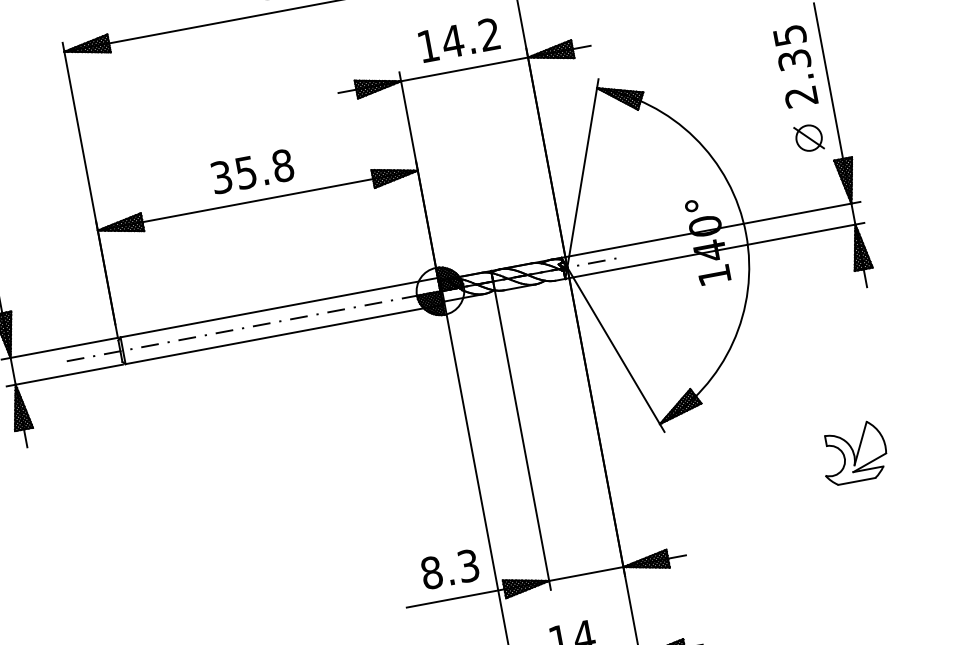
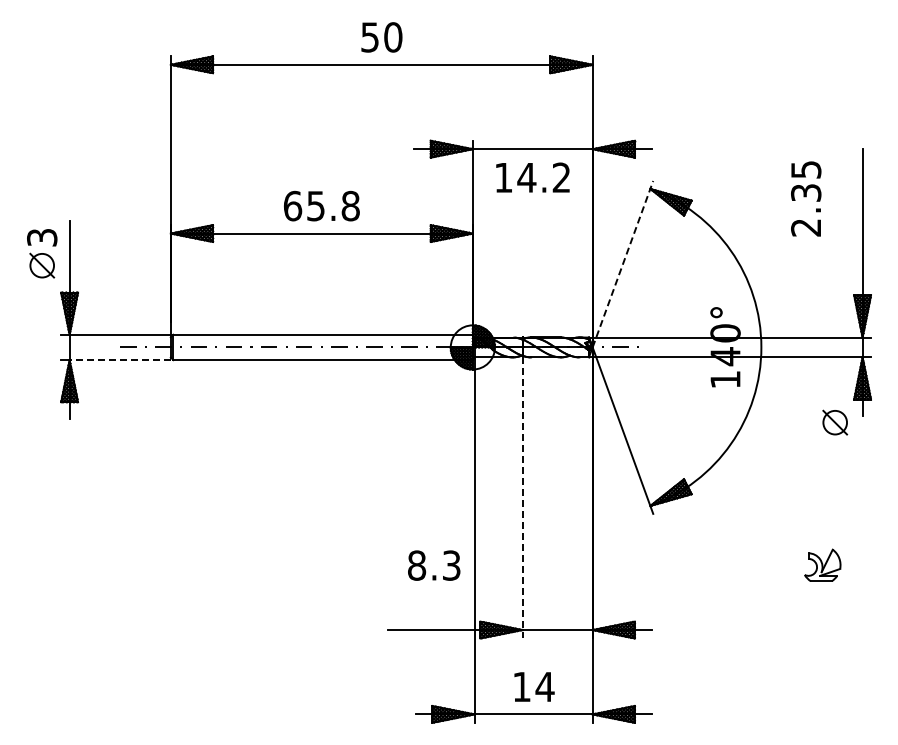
text: (458, 40) -> (532, 177), moved
text: (795, 65) -> (806, 198), moved
part: (809, 137) -> (835, 422), moved
line: (582, 173) -> (622, 264), solid -> dashed
text: (221, 176) -> (292, 205), 35.8 -> 65.8
line: (69, 375) -> (120, 360), solid -> dashed
line: (522, 440) -> (522, 497), solid -> dashed
part: (854, 453) -> (822, 565), size x0.6
text: (450, 569) -> (434, 565), moved

